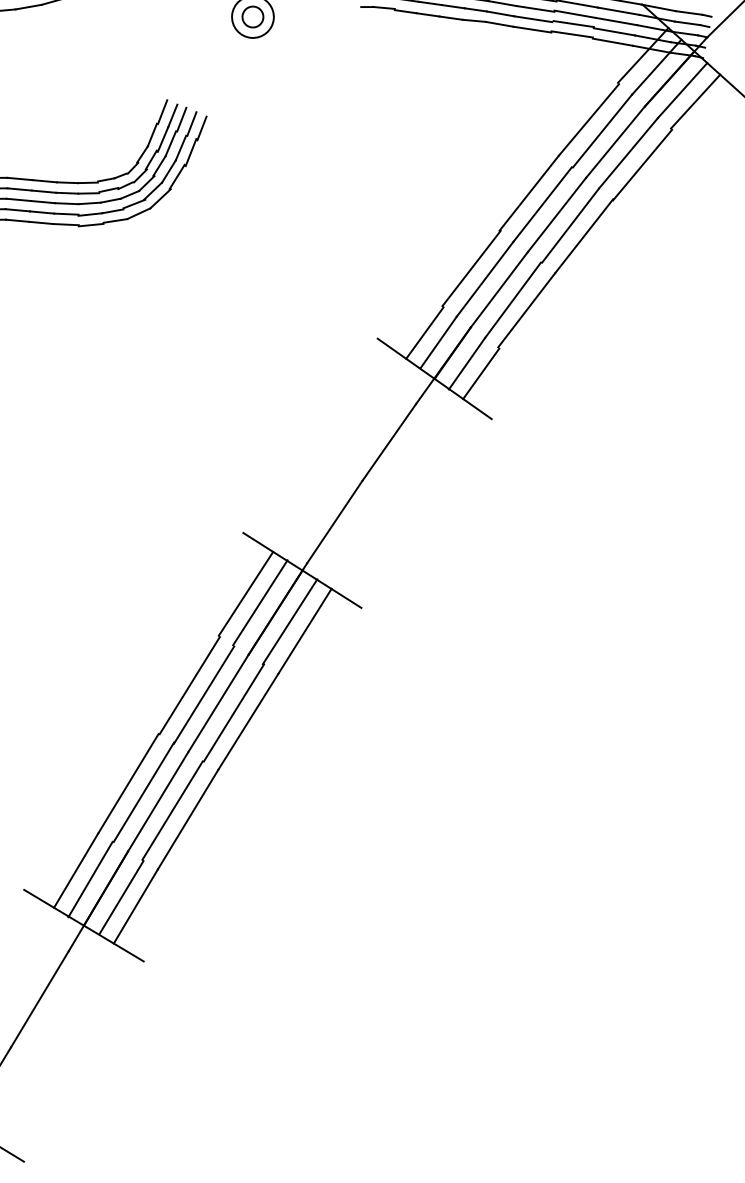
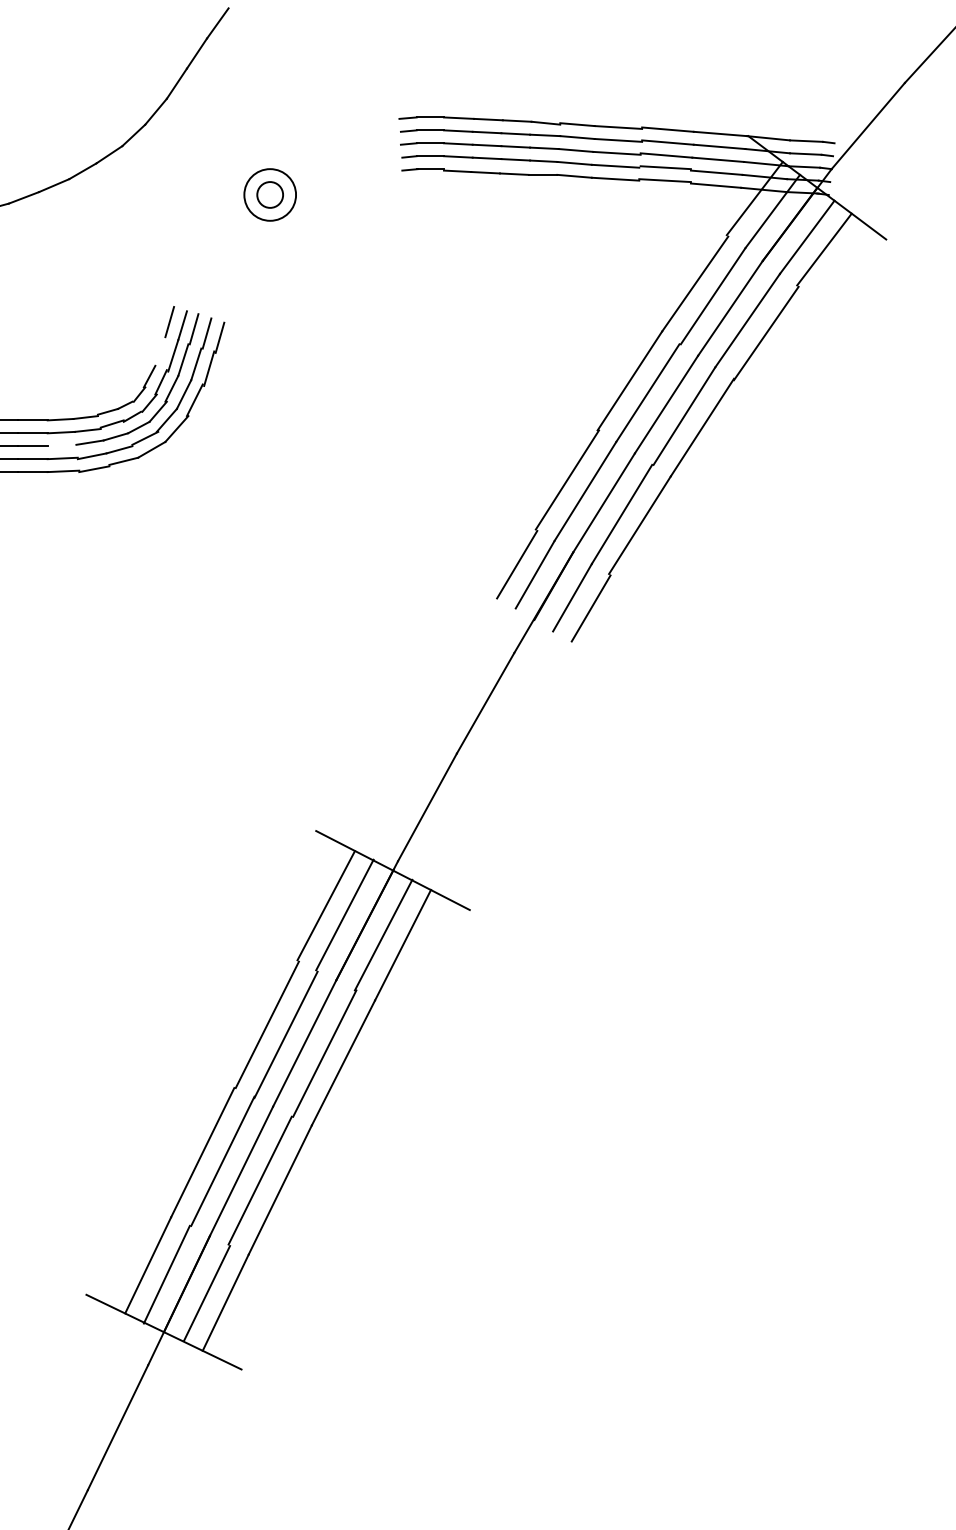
line: (152, 135) -> (159, 351), removed
line: (66, 203) -> (61, 445), removed
line: (434, 378) -> (534, 619), removed

